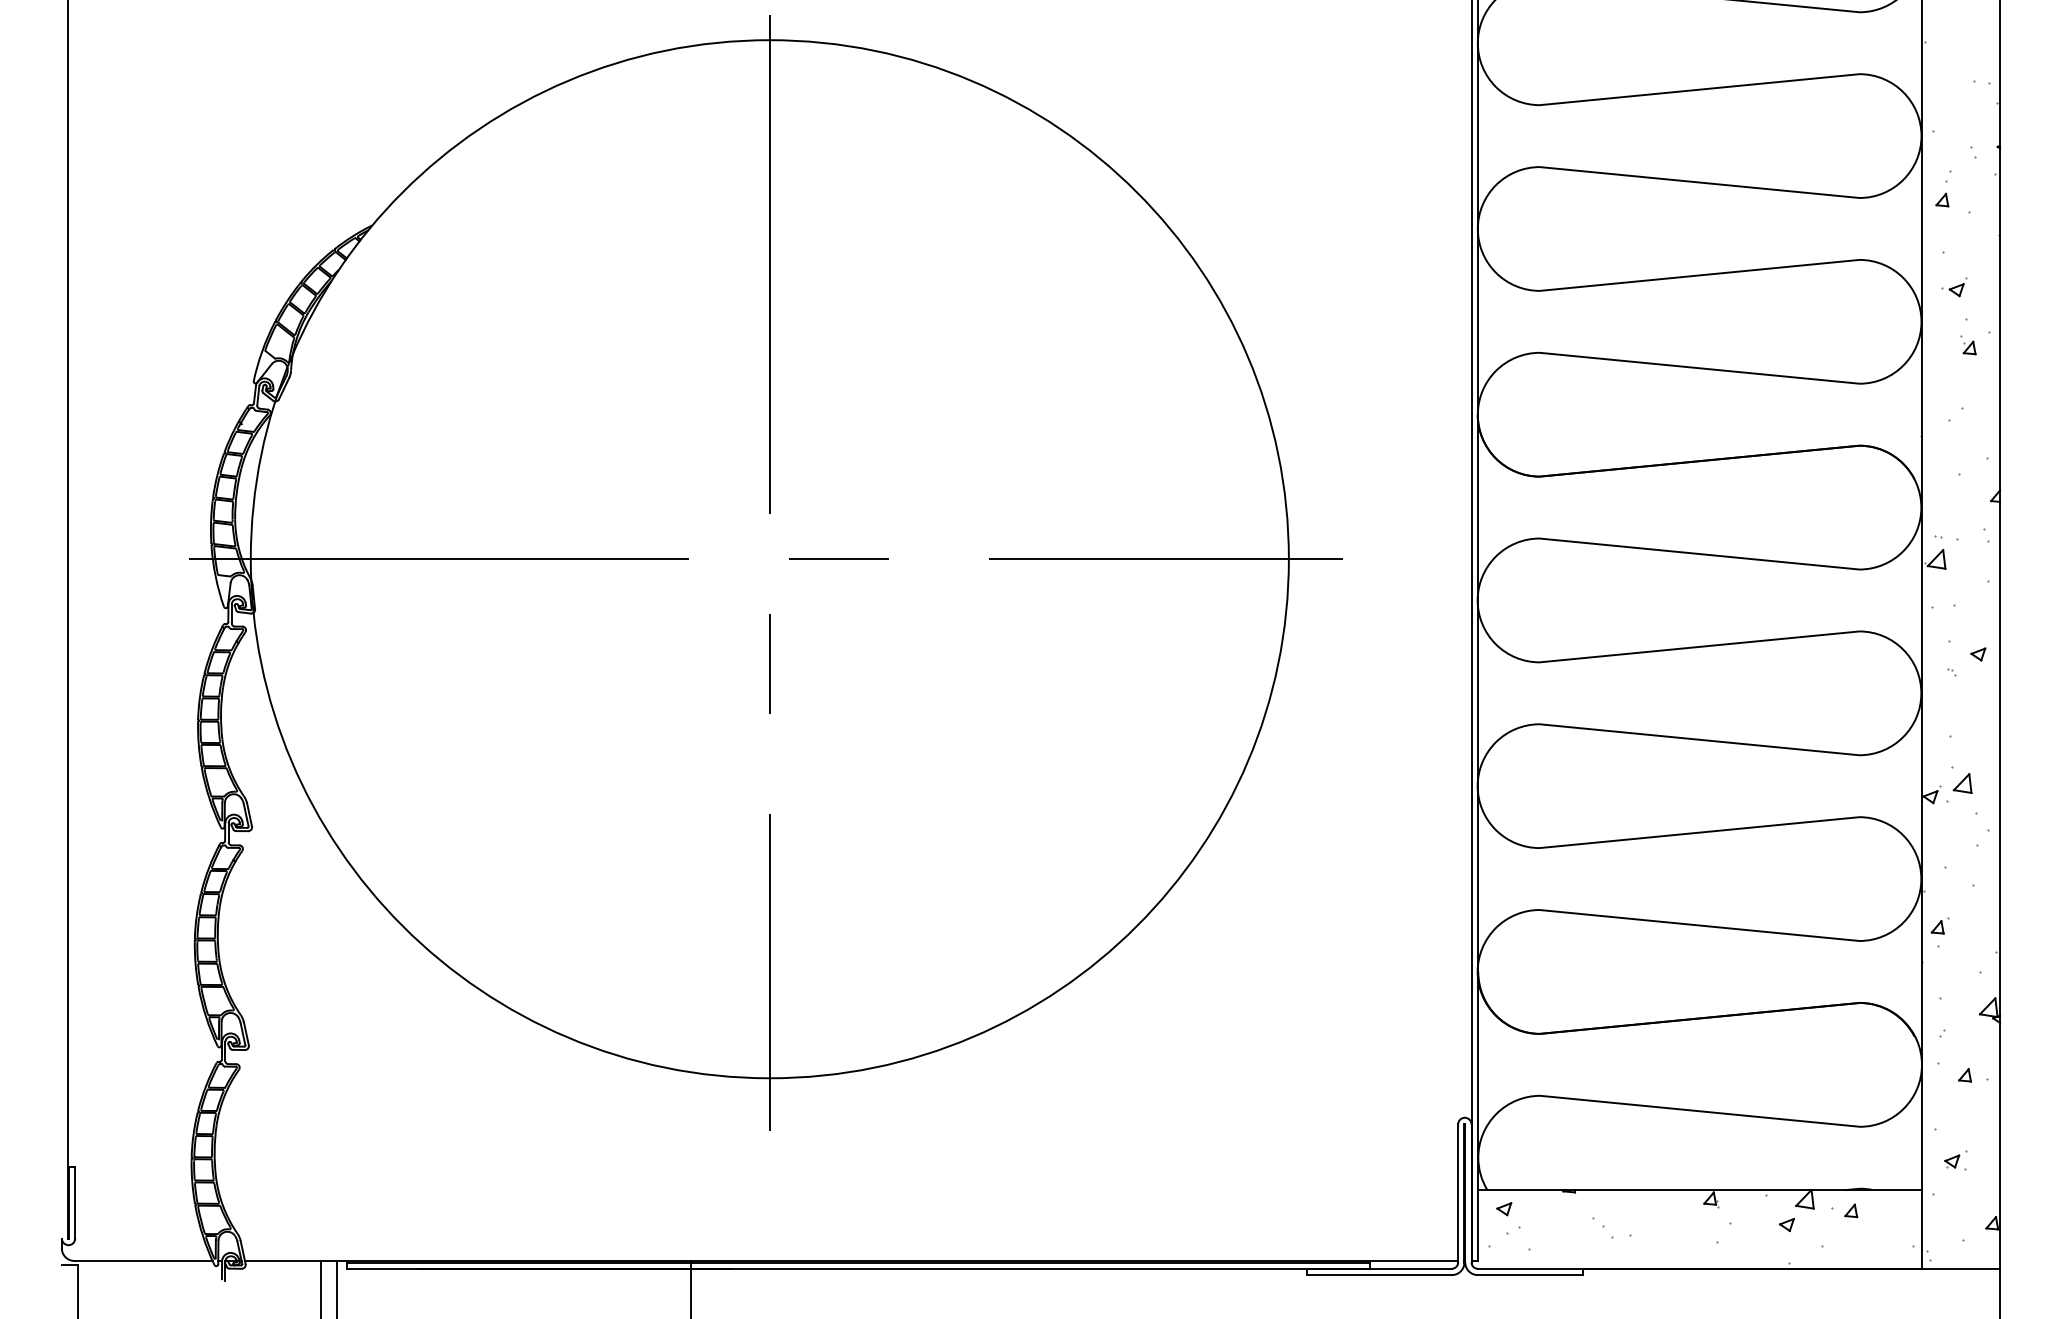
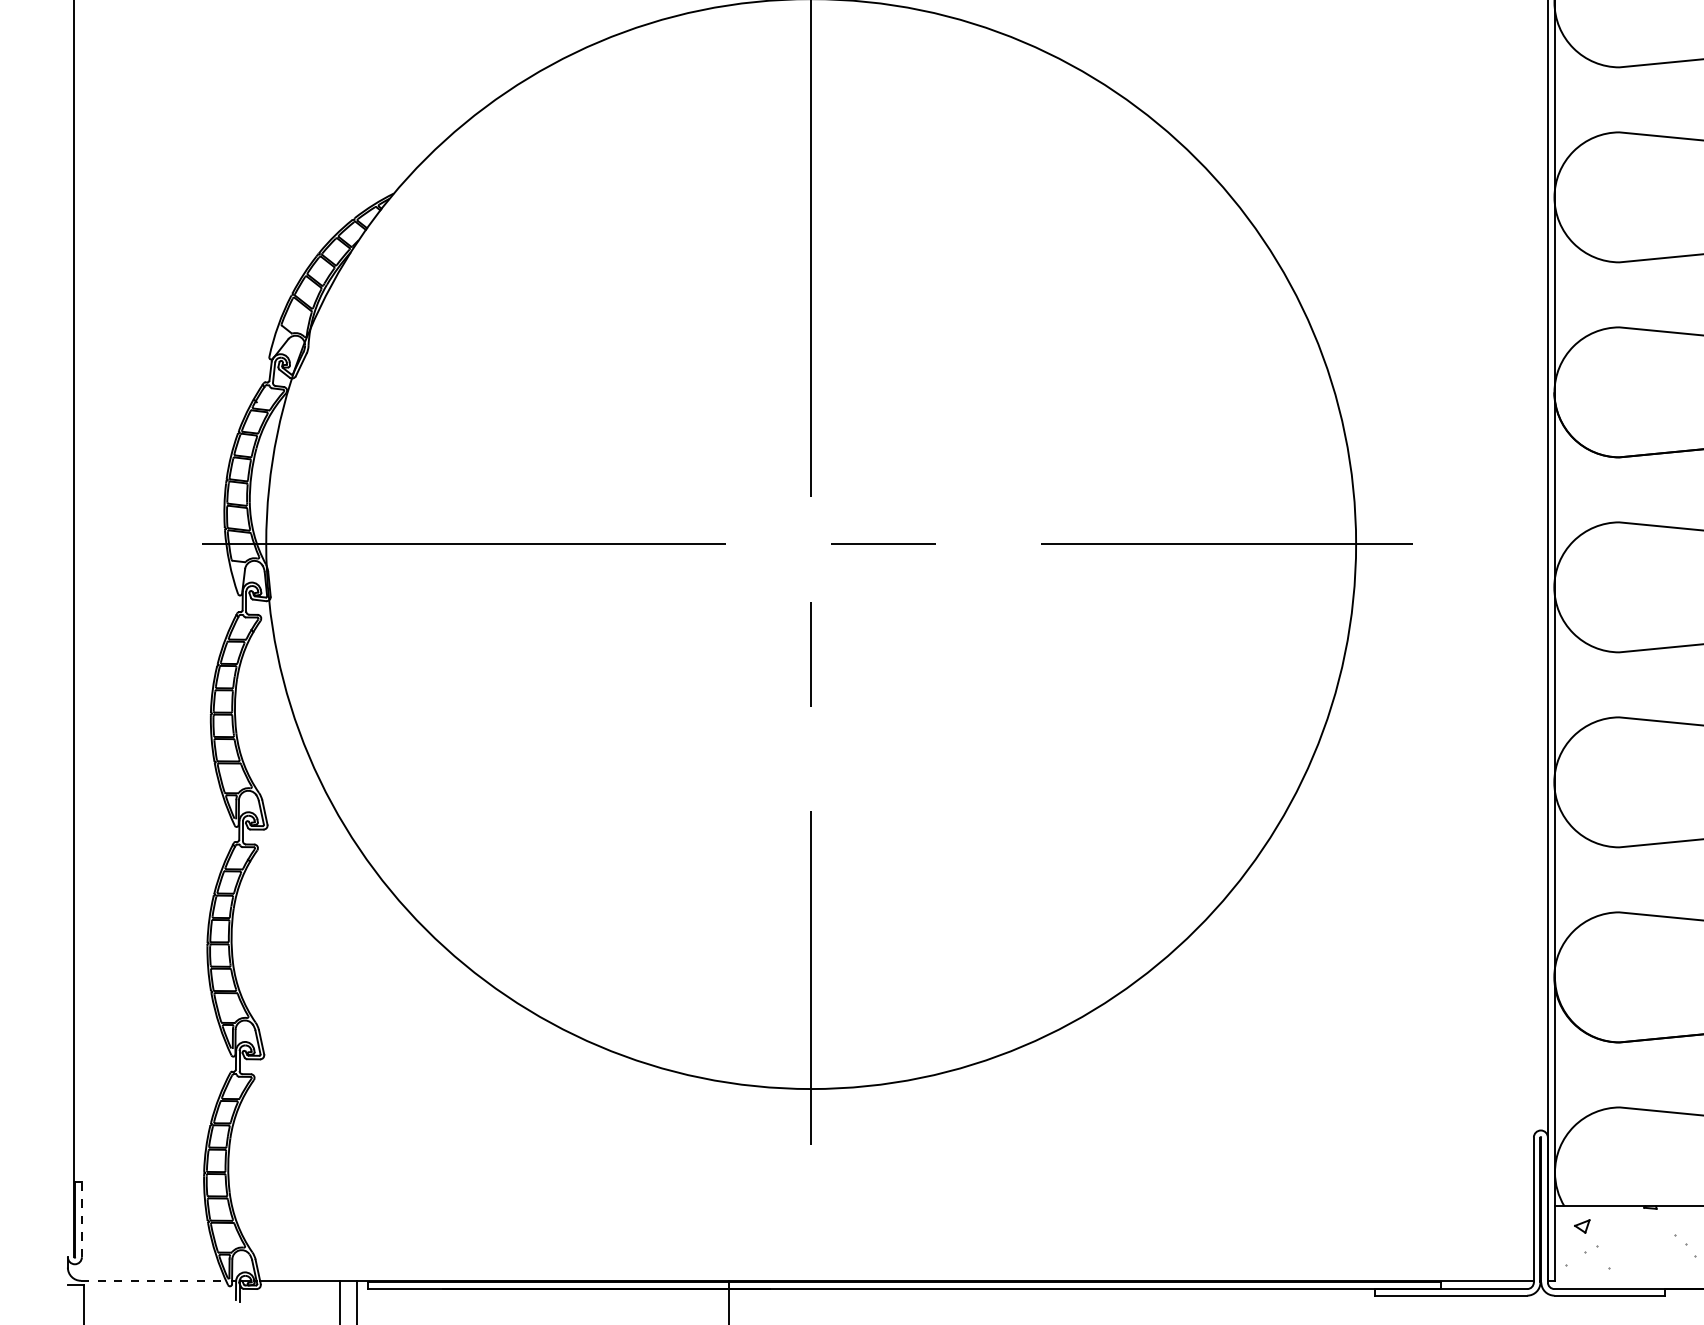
line: (75, 1202) -> (82, 1219), solid -> dashed
line: (144, 1260) -> (154, 1280), solid -> dashed

